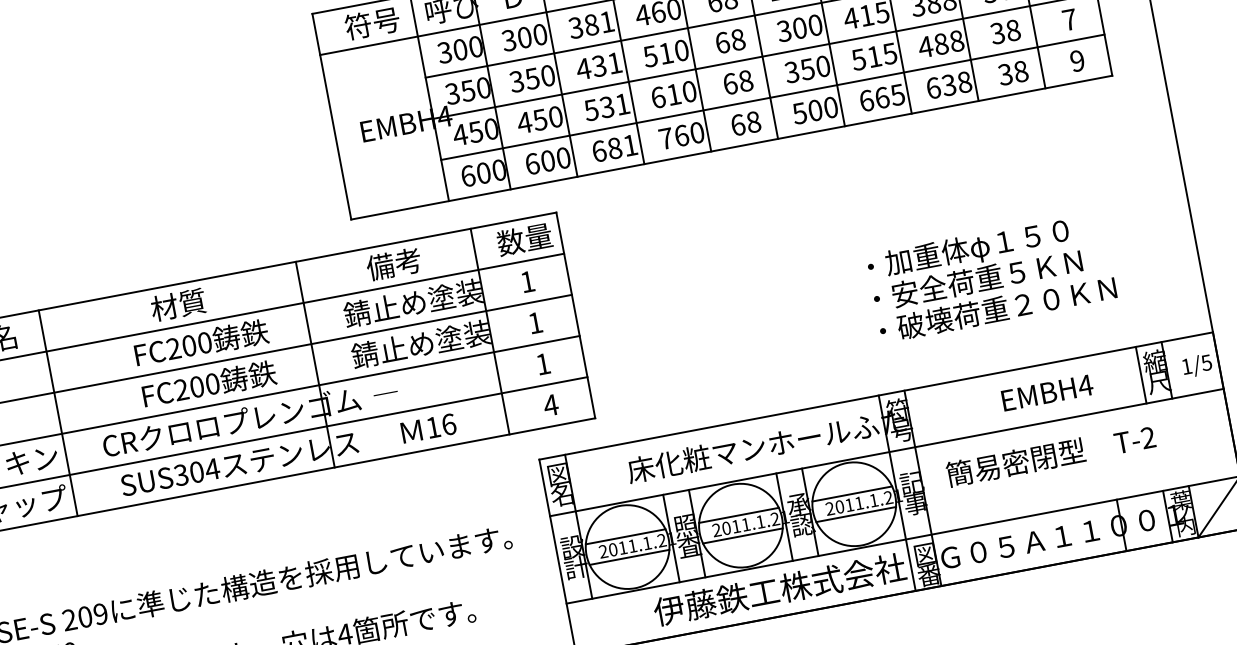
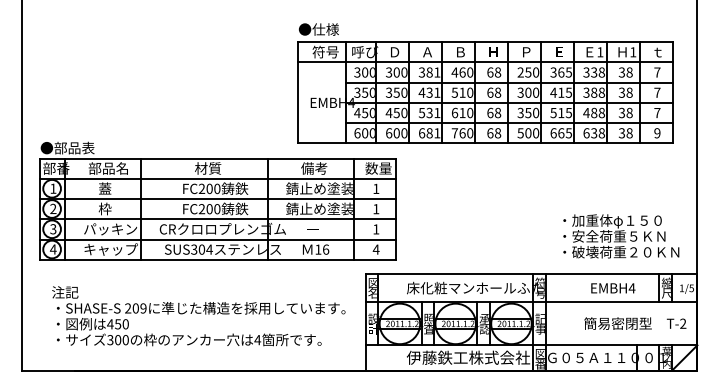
text: (992, 277) -> (621, 236), moved
text: (385, 394) -> (312, 229), moved
text: (1051, 455) -> (635, 323), moved

